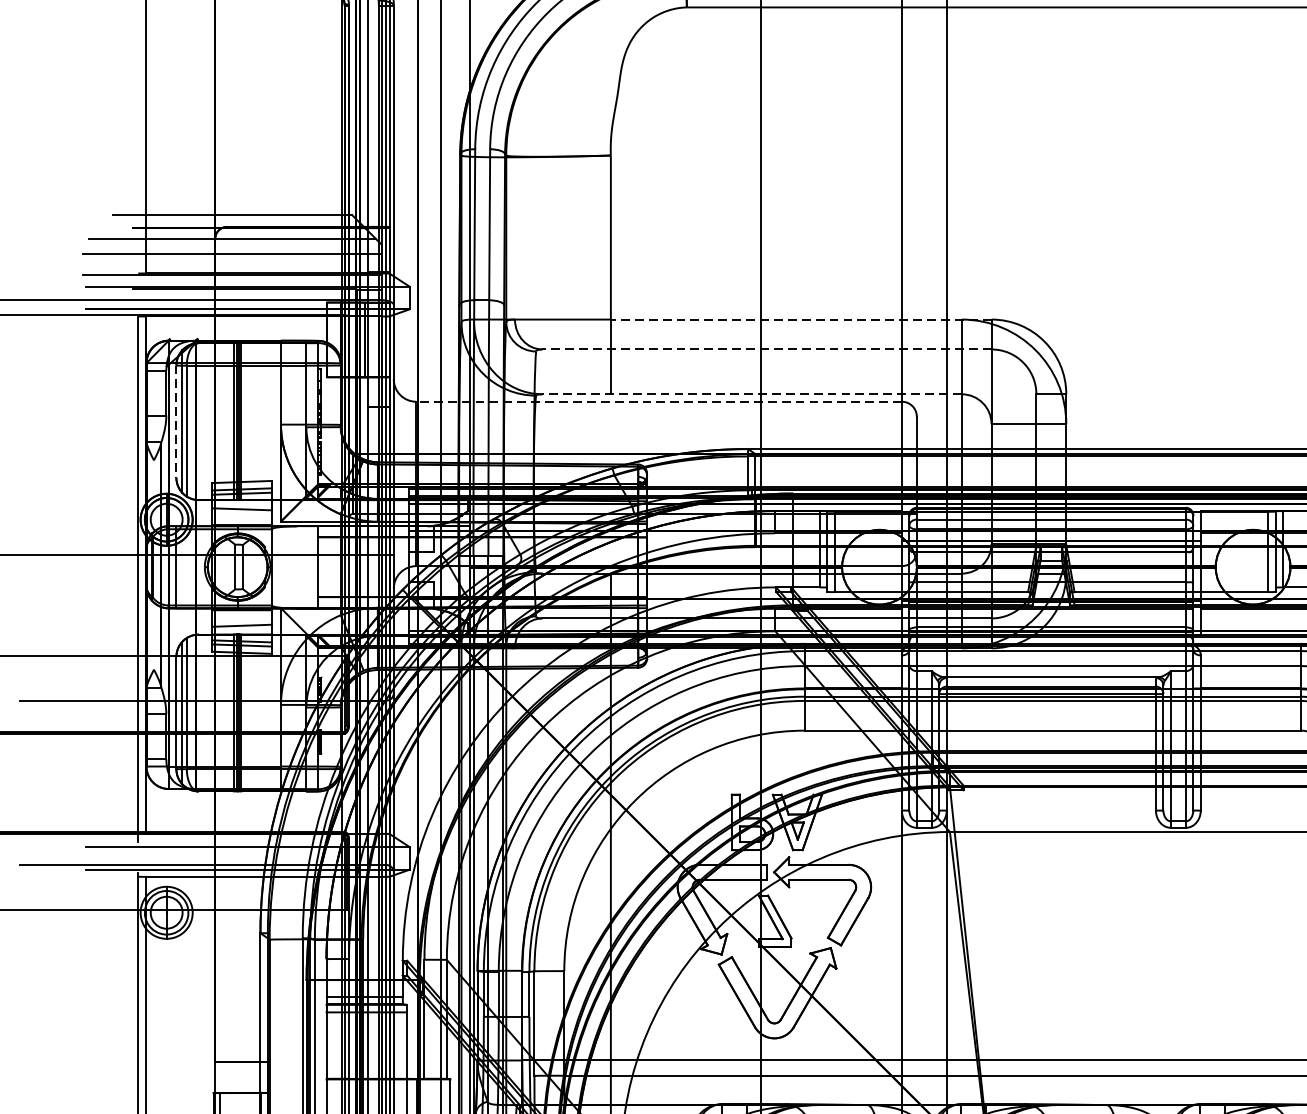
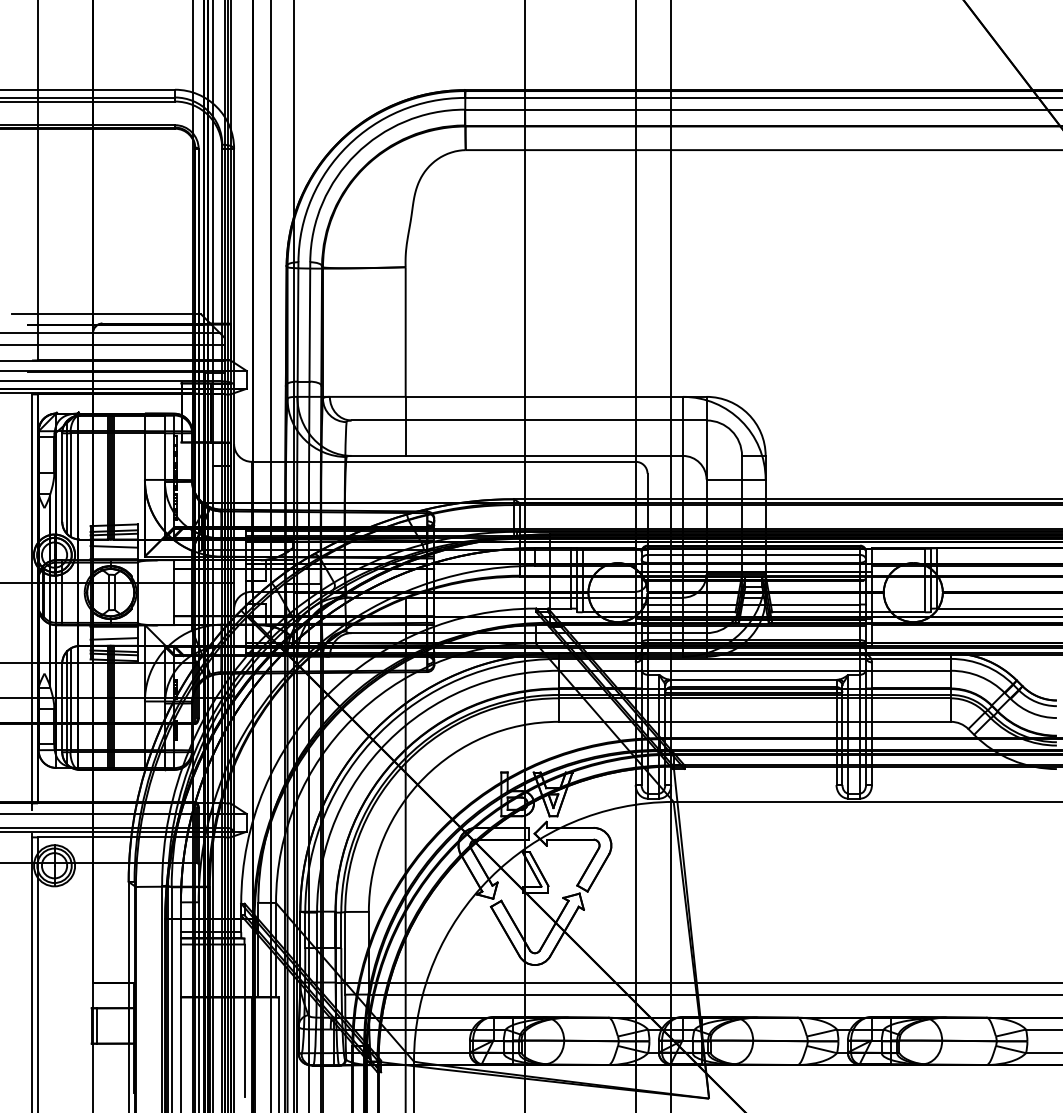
line: (800, 319) -> (555, 396), dashed -> solid
line: (767, 349) -> (529, 420), dashed -> solid
line: (752, 393) -> (517, 455), dashed -> solid
line: (658, 401) -> (443, 461), dashed -> solid
line: (176, 422) -> (62, 478), dashed -> solid

